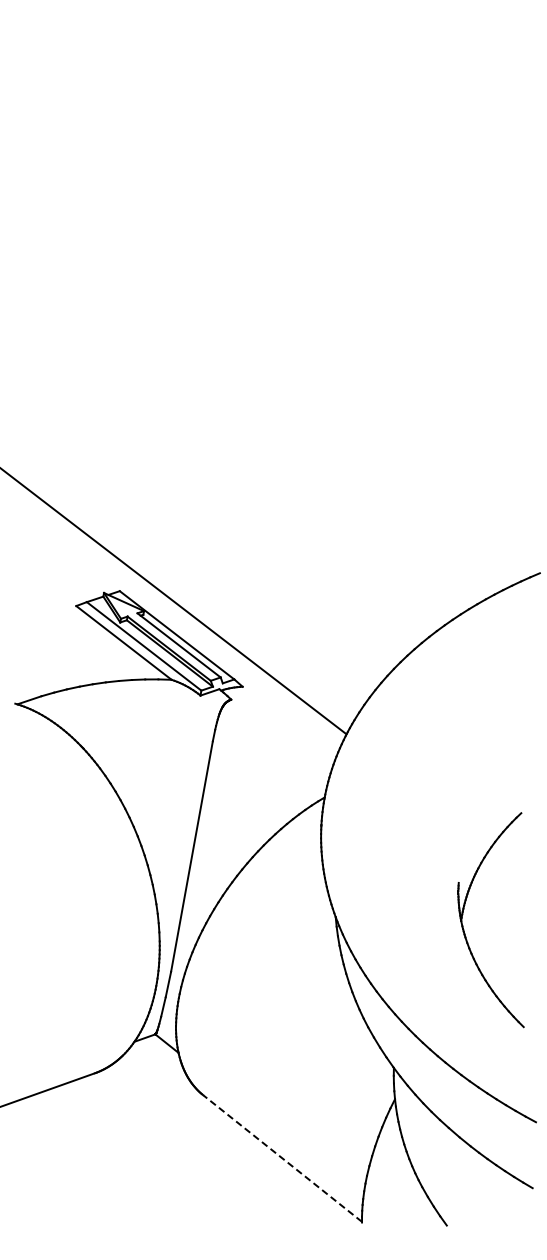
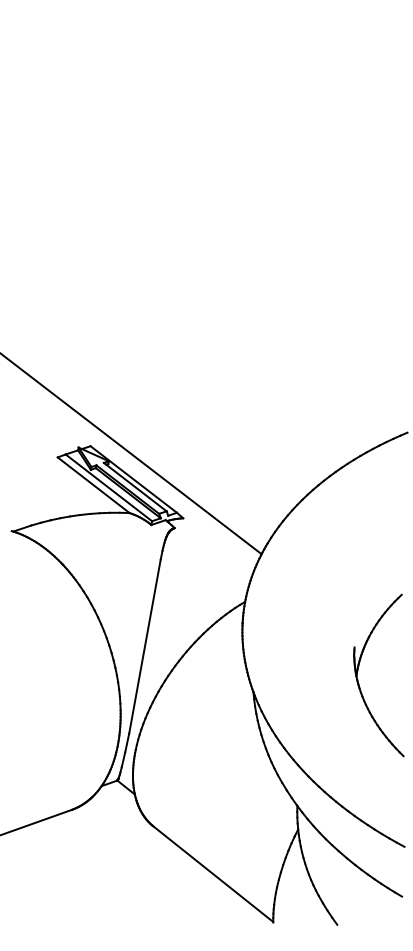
part: (463, 925) -> (358, 679), moved
line: (282, 1158) -> (213, 874), dashed -> solid

